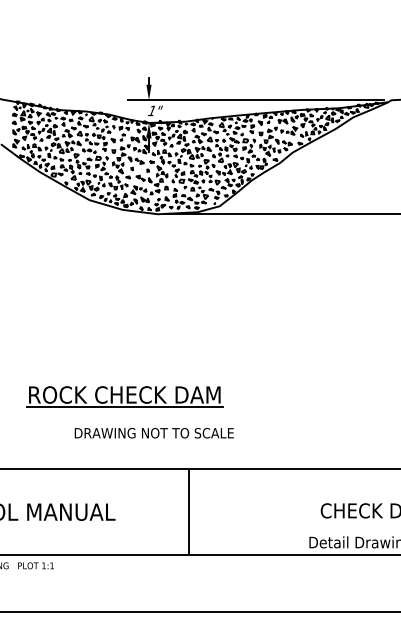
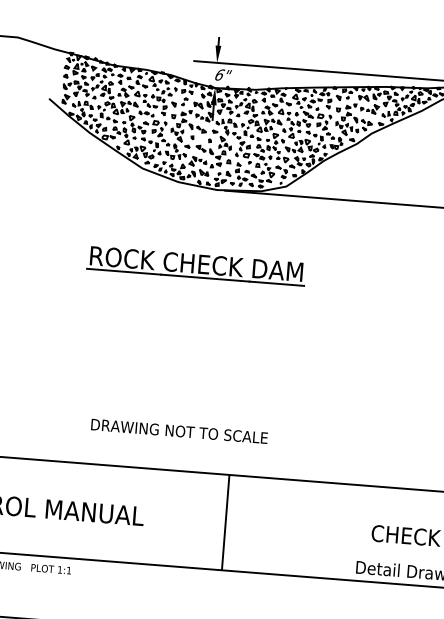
text: (152, 110) -> (220, 74), 1" -> 6"
part: (124, 396) -> (196, 265), moved
text: (153, 433) -> (178, 431), moved

